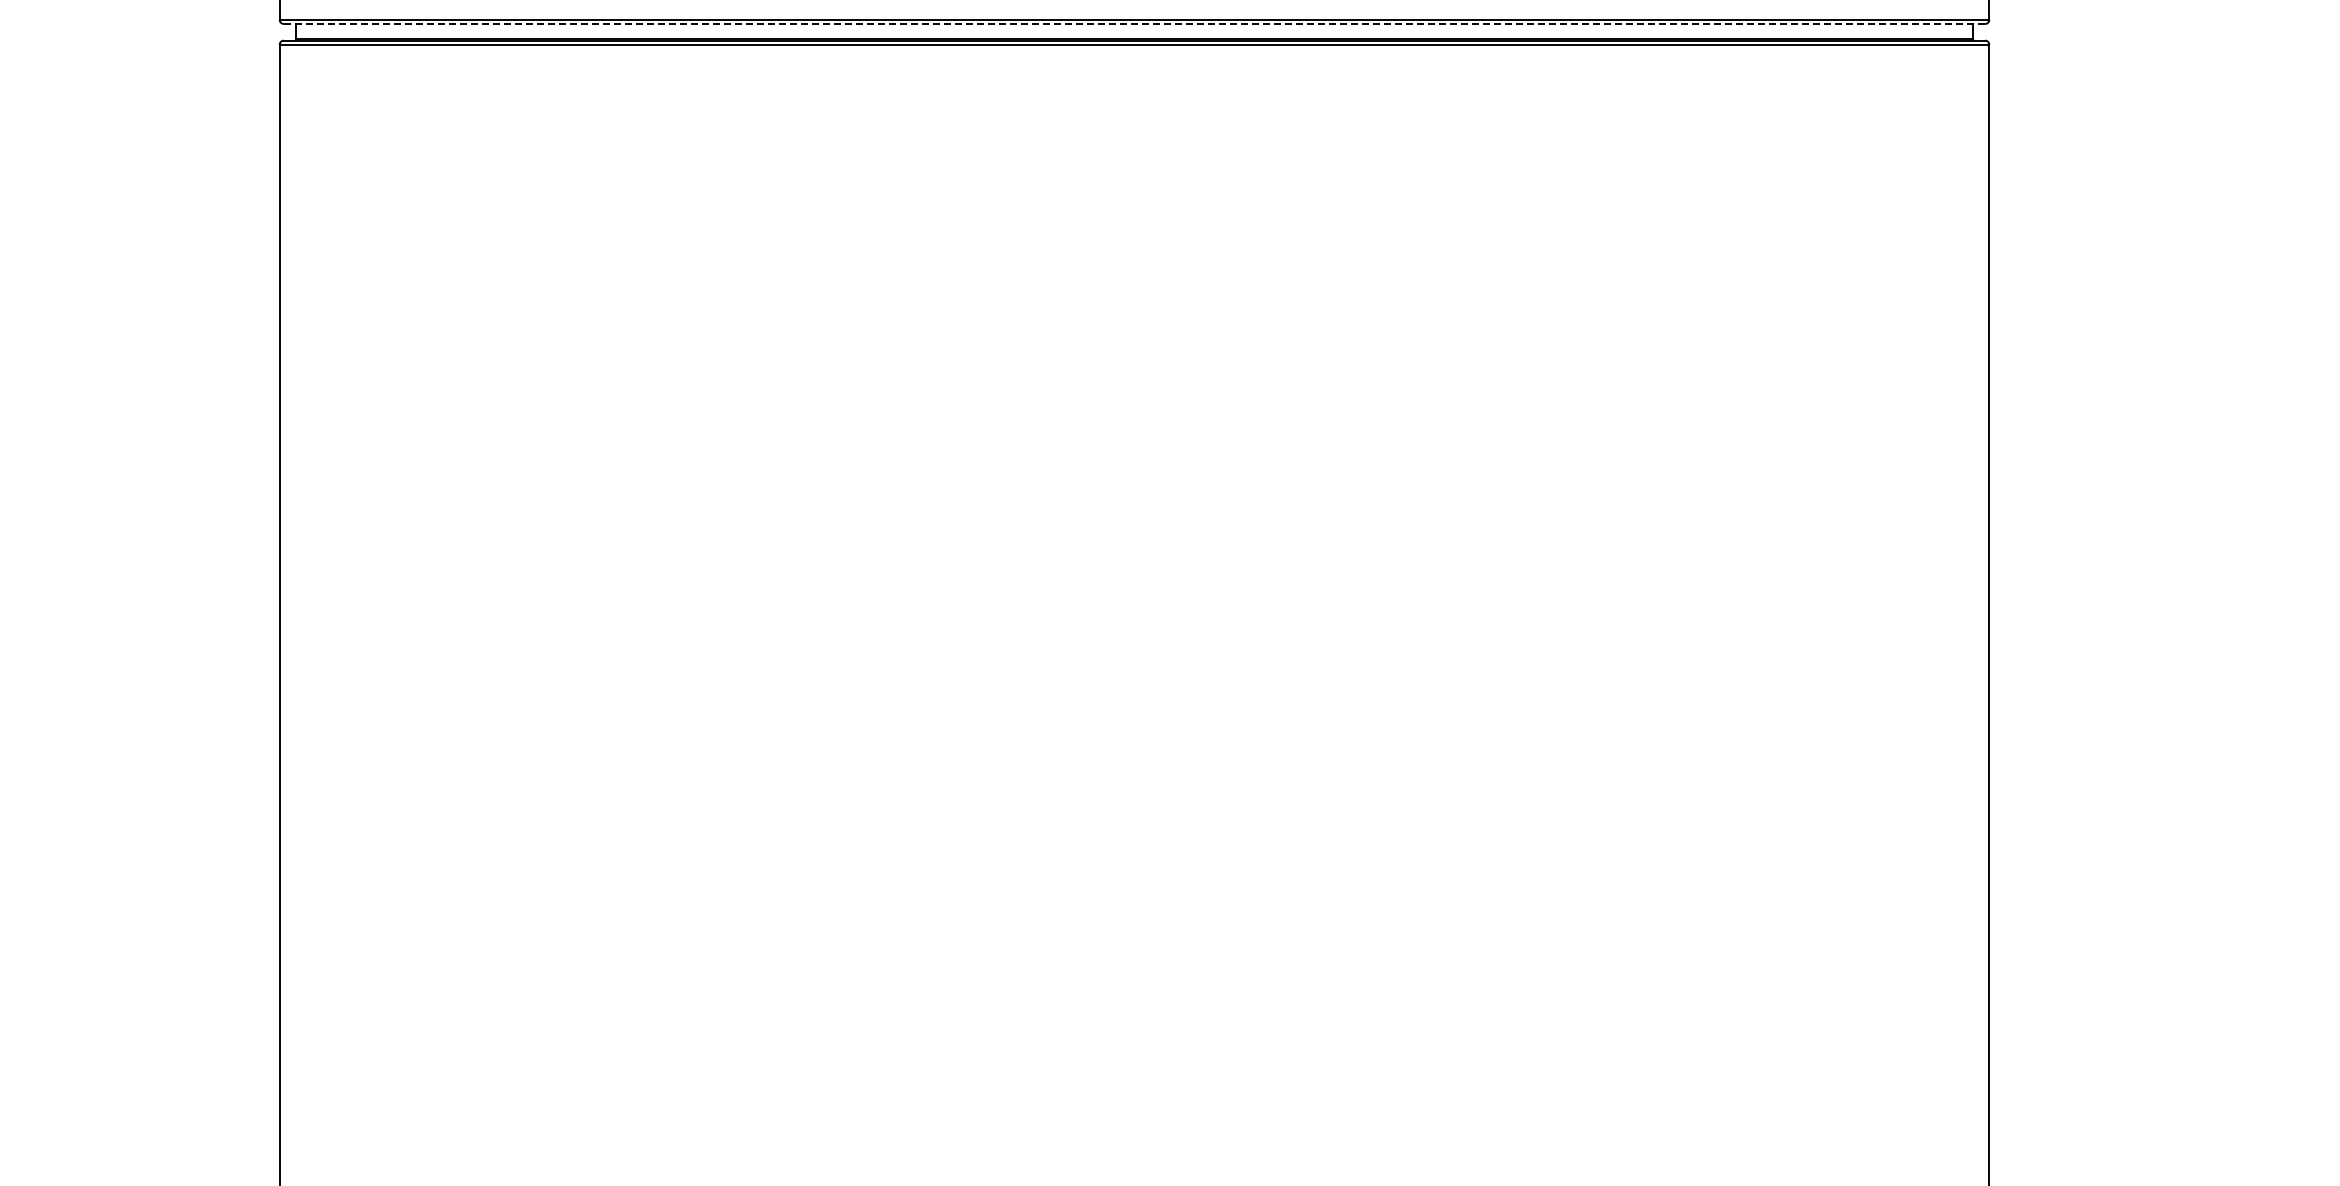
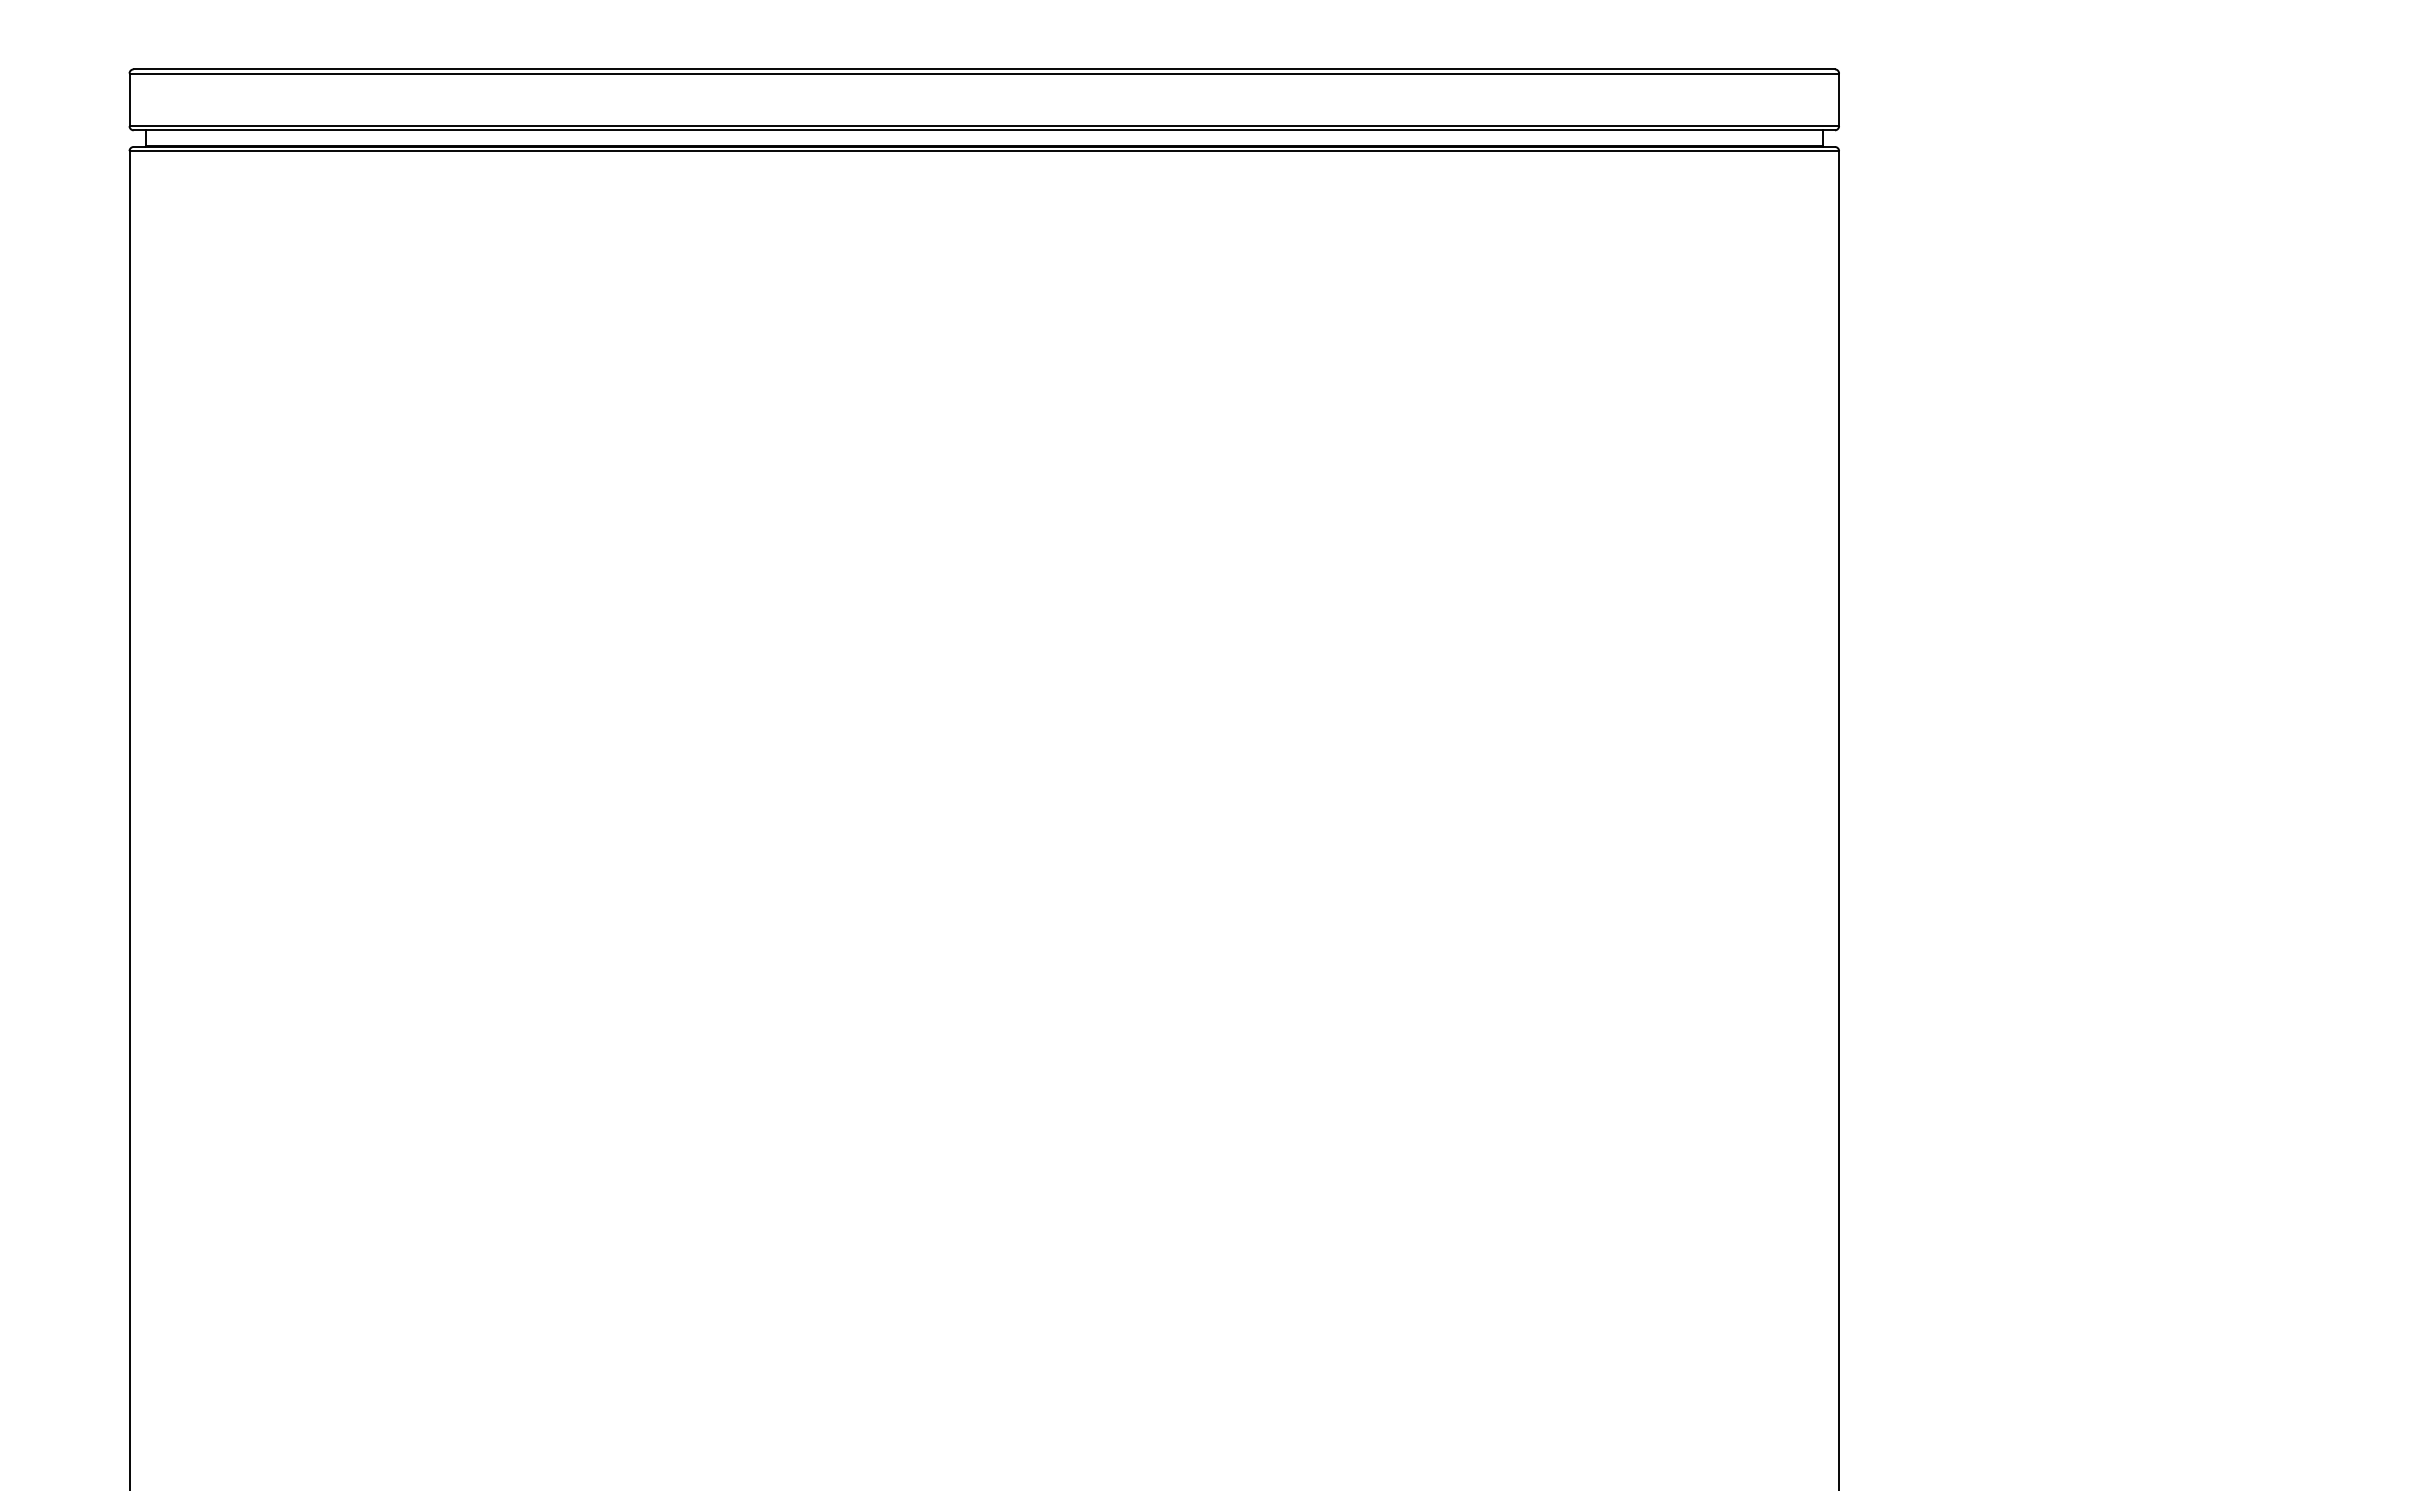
line: (1134, 24) -> (984, 130), dashed -> solid

